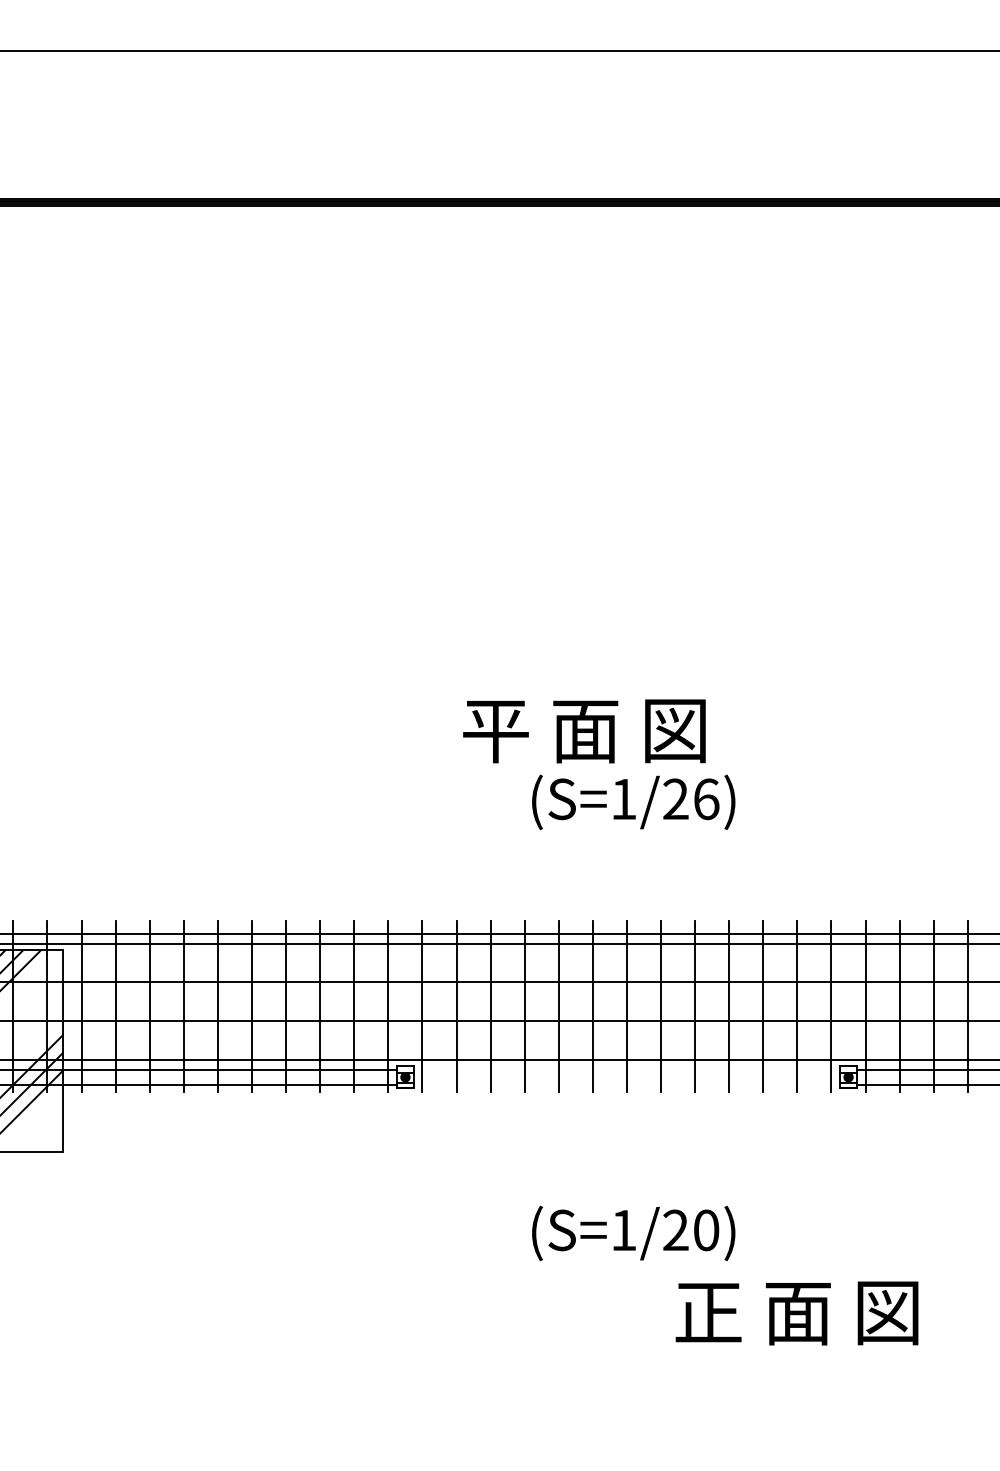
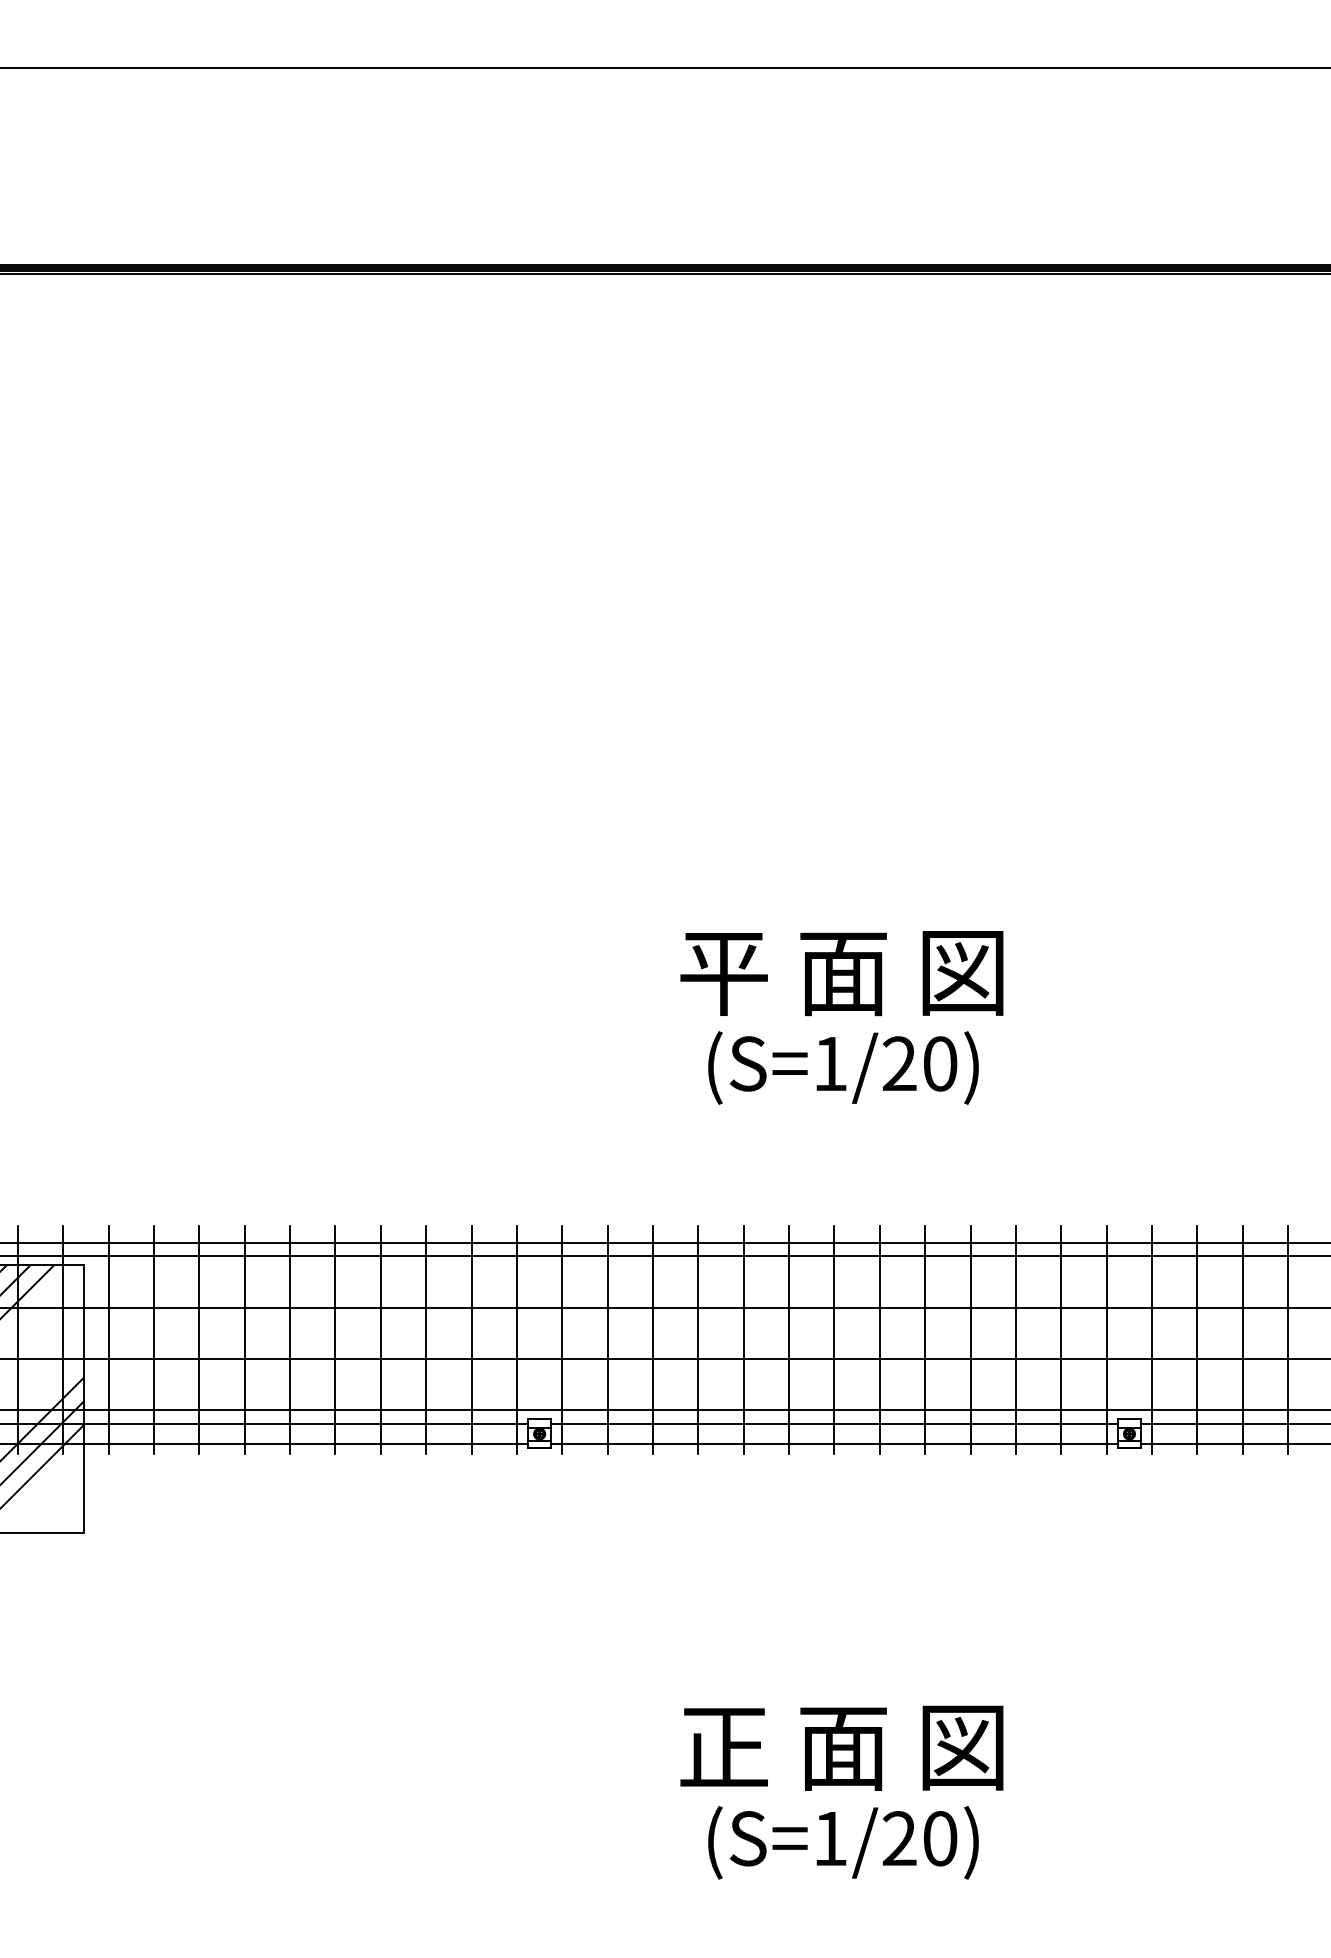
text: (584, 731) -> (841, 973), moved
text: (706, 798) -> (940, 1063), (S=1/26) -> (S=1/20)
line: (626, 1069) -> (834, 1423), added
line: (626, 1085) -> (834, 1444), added
text: (633, 1233) -> (843, 1842), moved
text: (796, 1312) -> (841, 1747), moved

